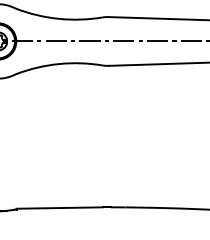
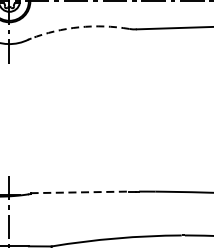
arc: (59, 64) -> (79, 27), solid -> dashed
line: (60, 208) -> (80, 192), solid -> dashed

